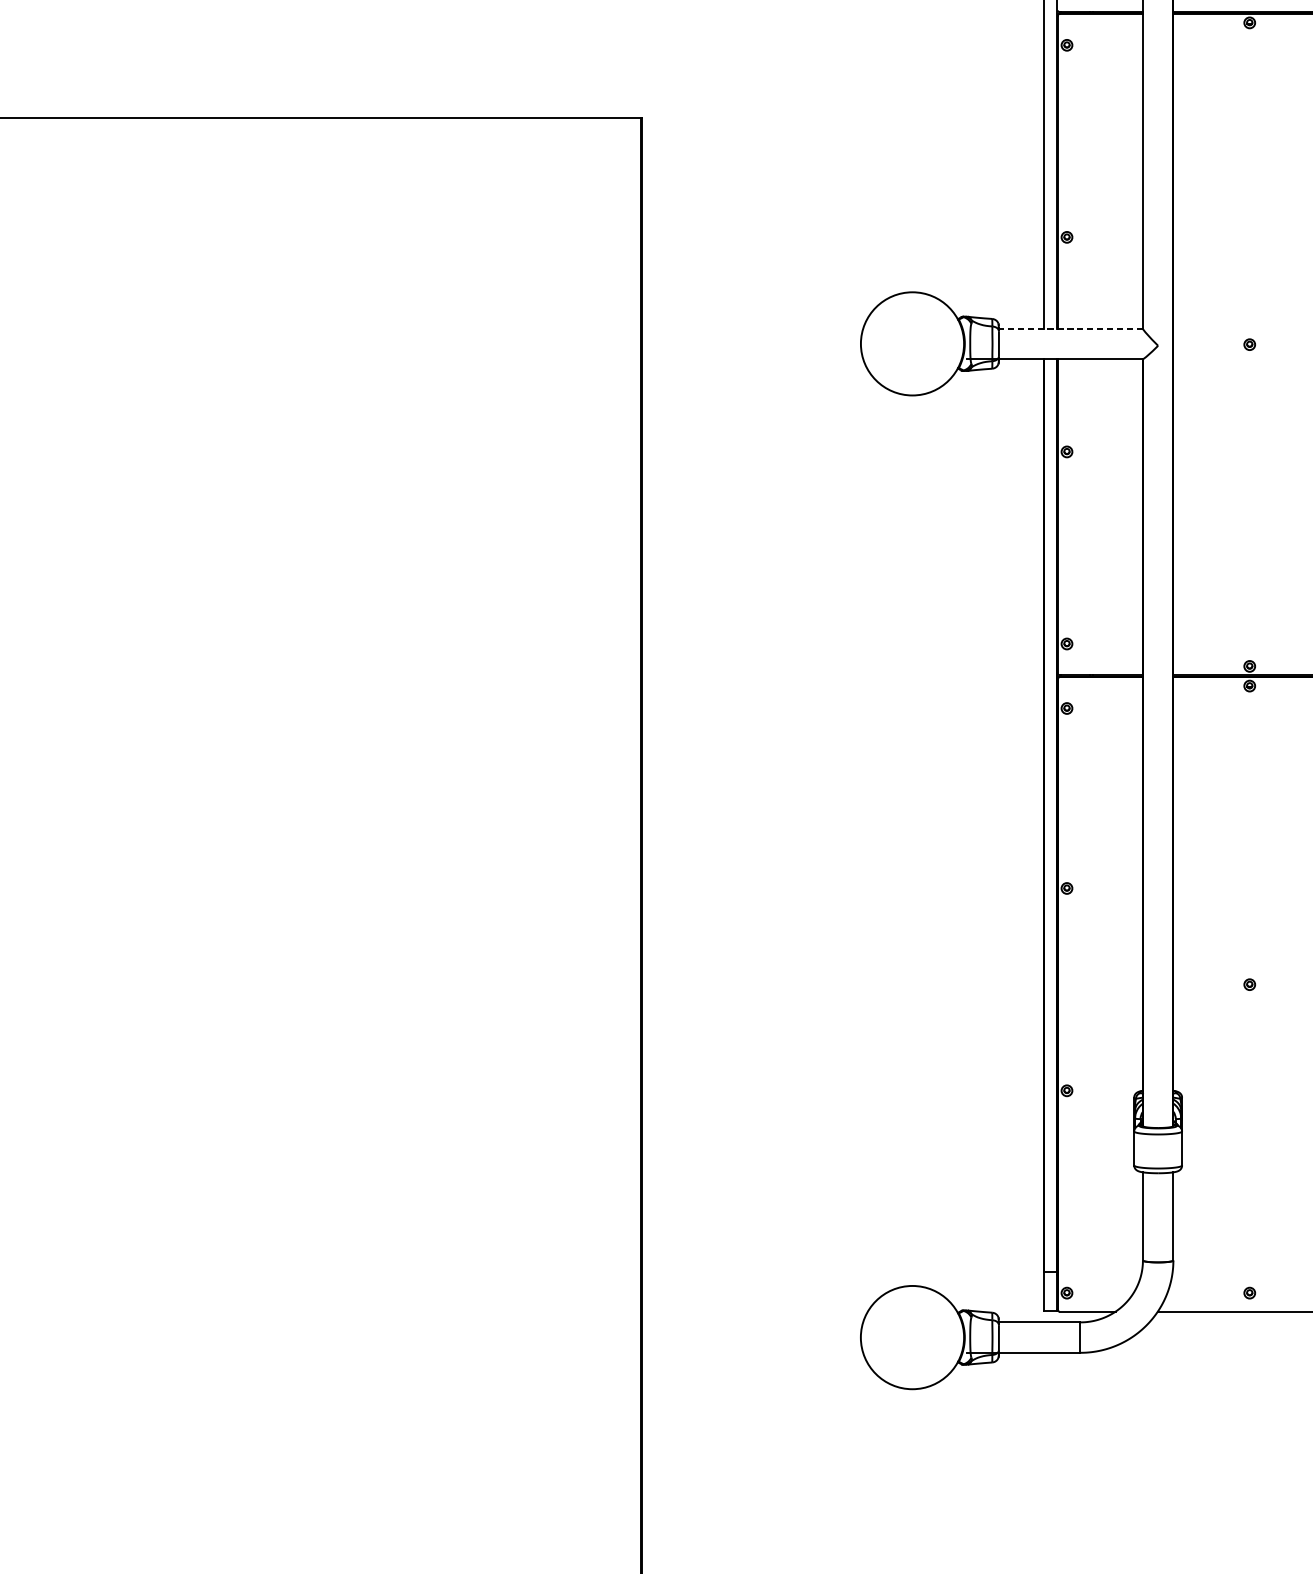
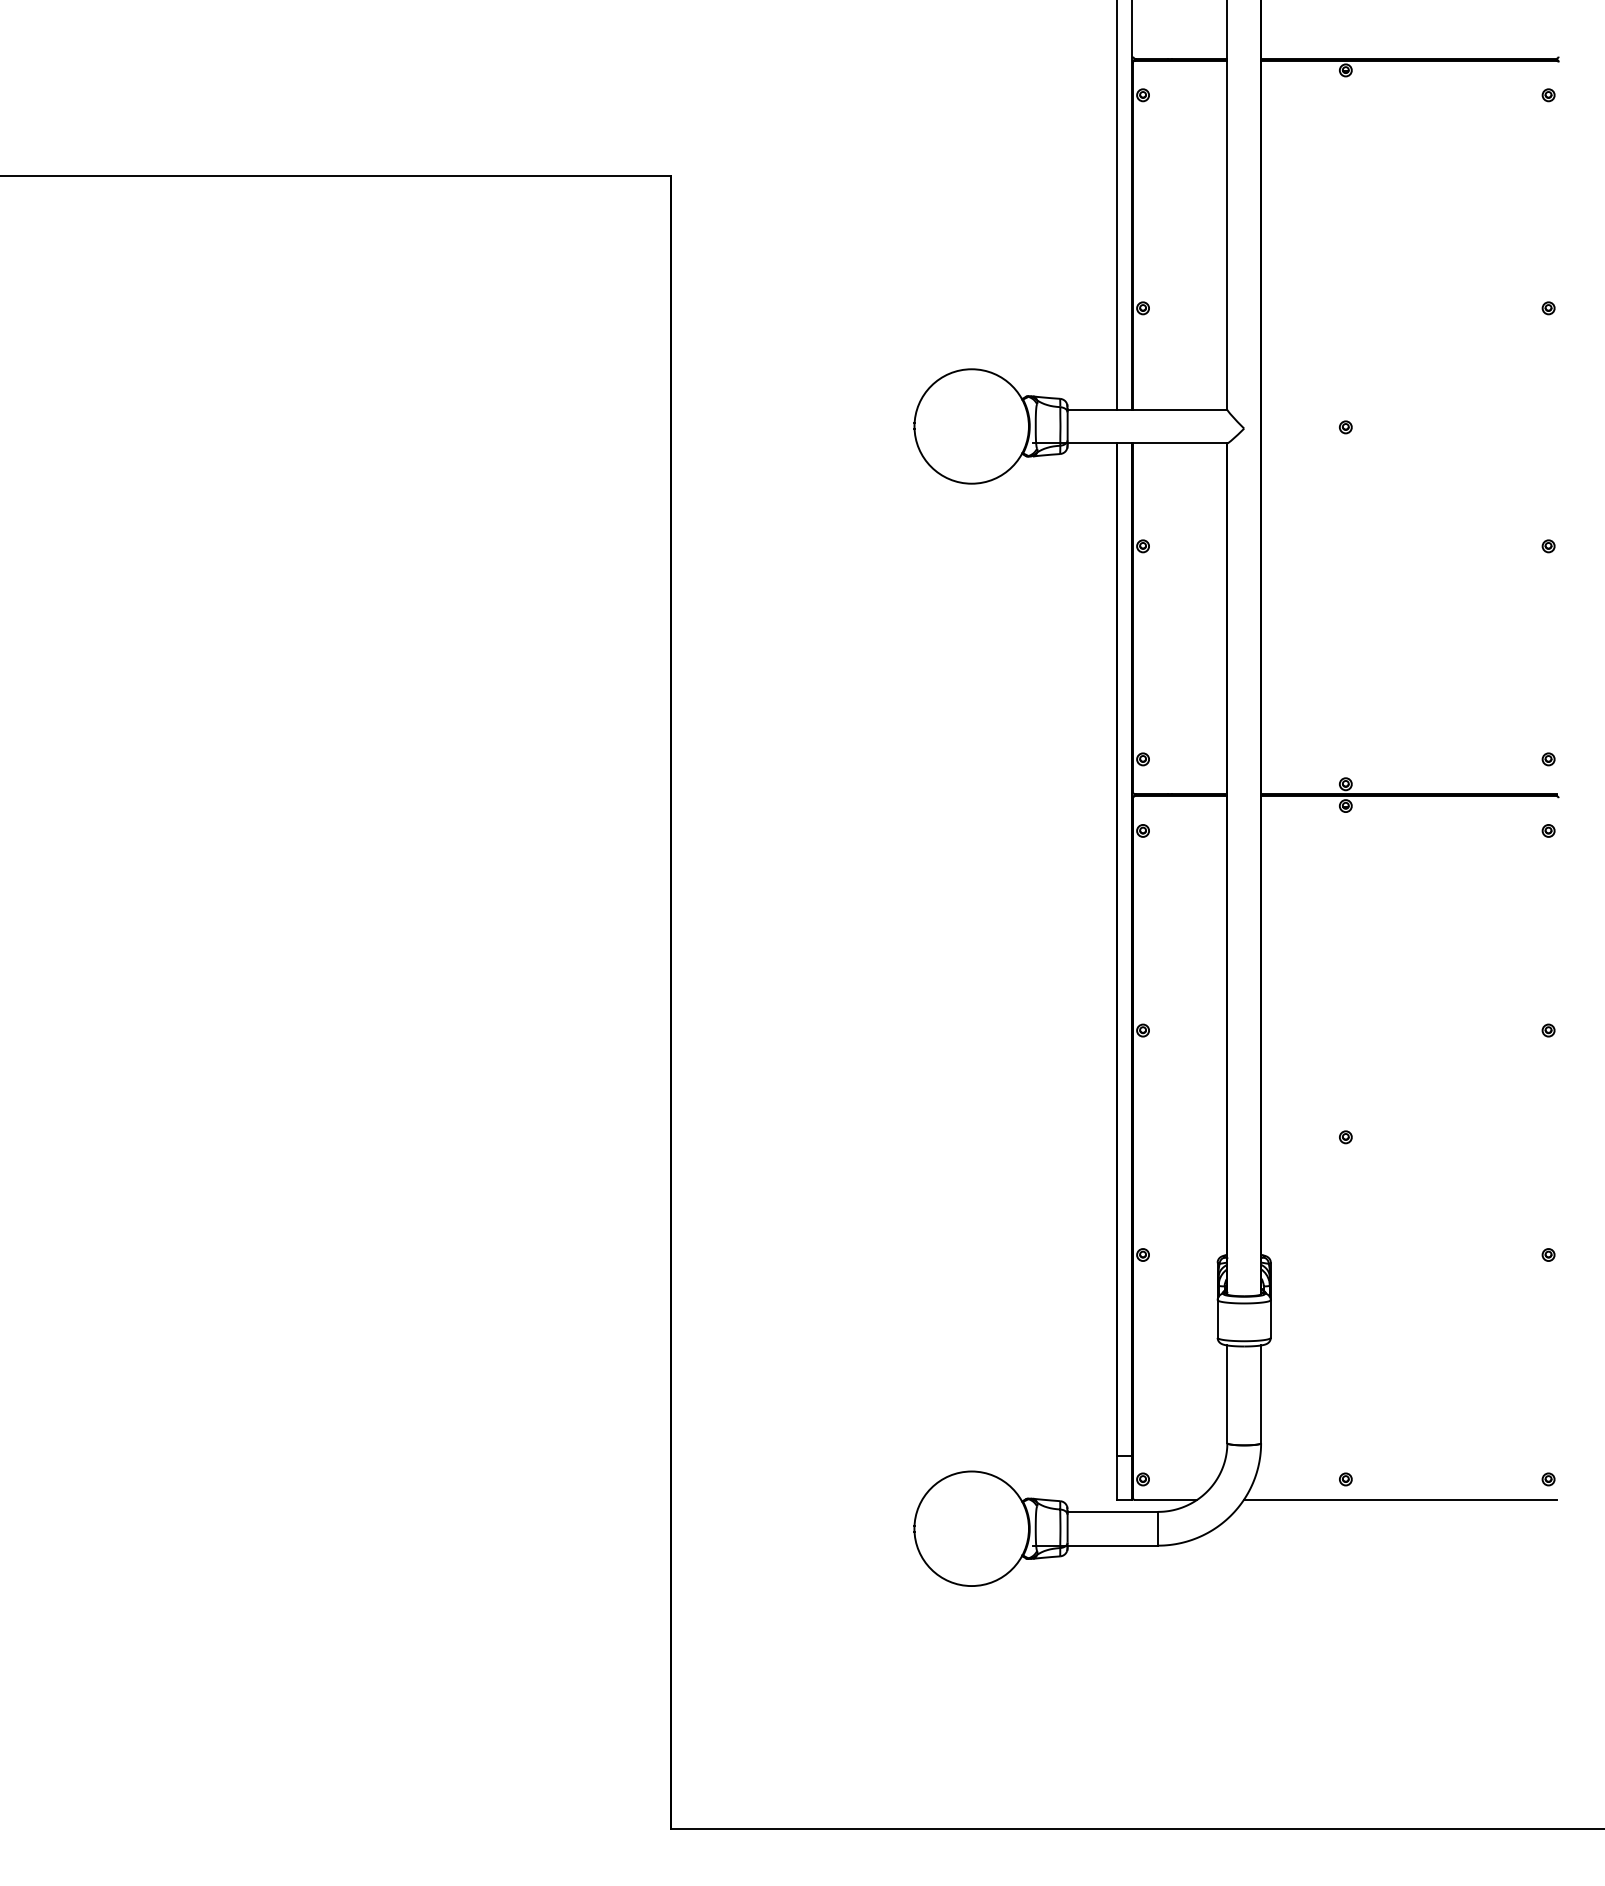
line: (1070, 328) -> (1147, 409), dashed -> solid

